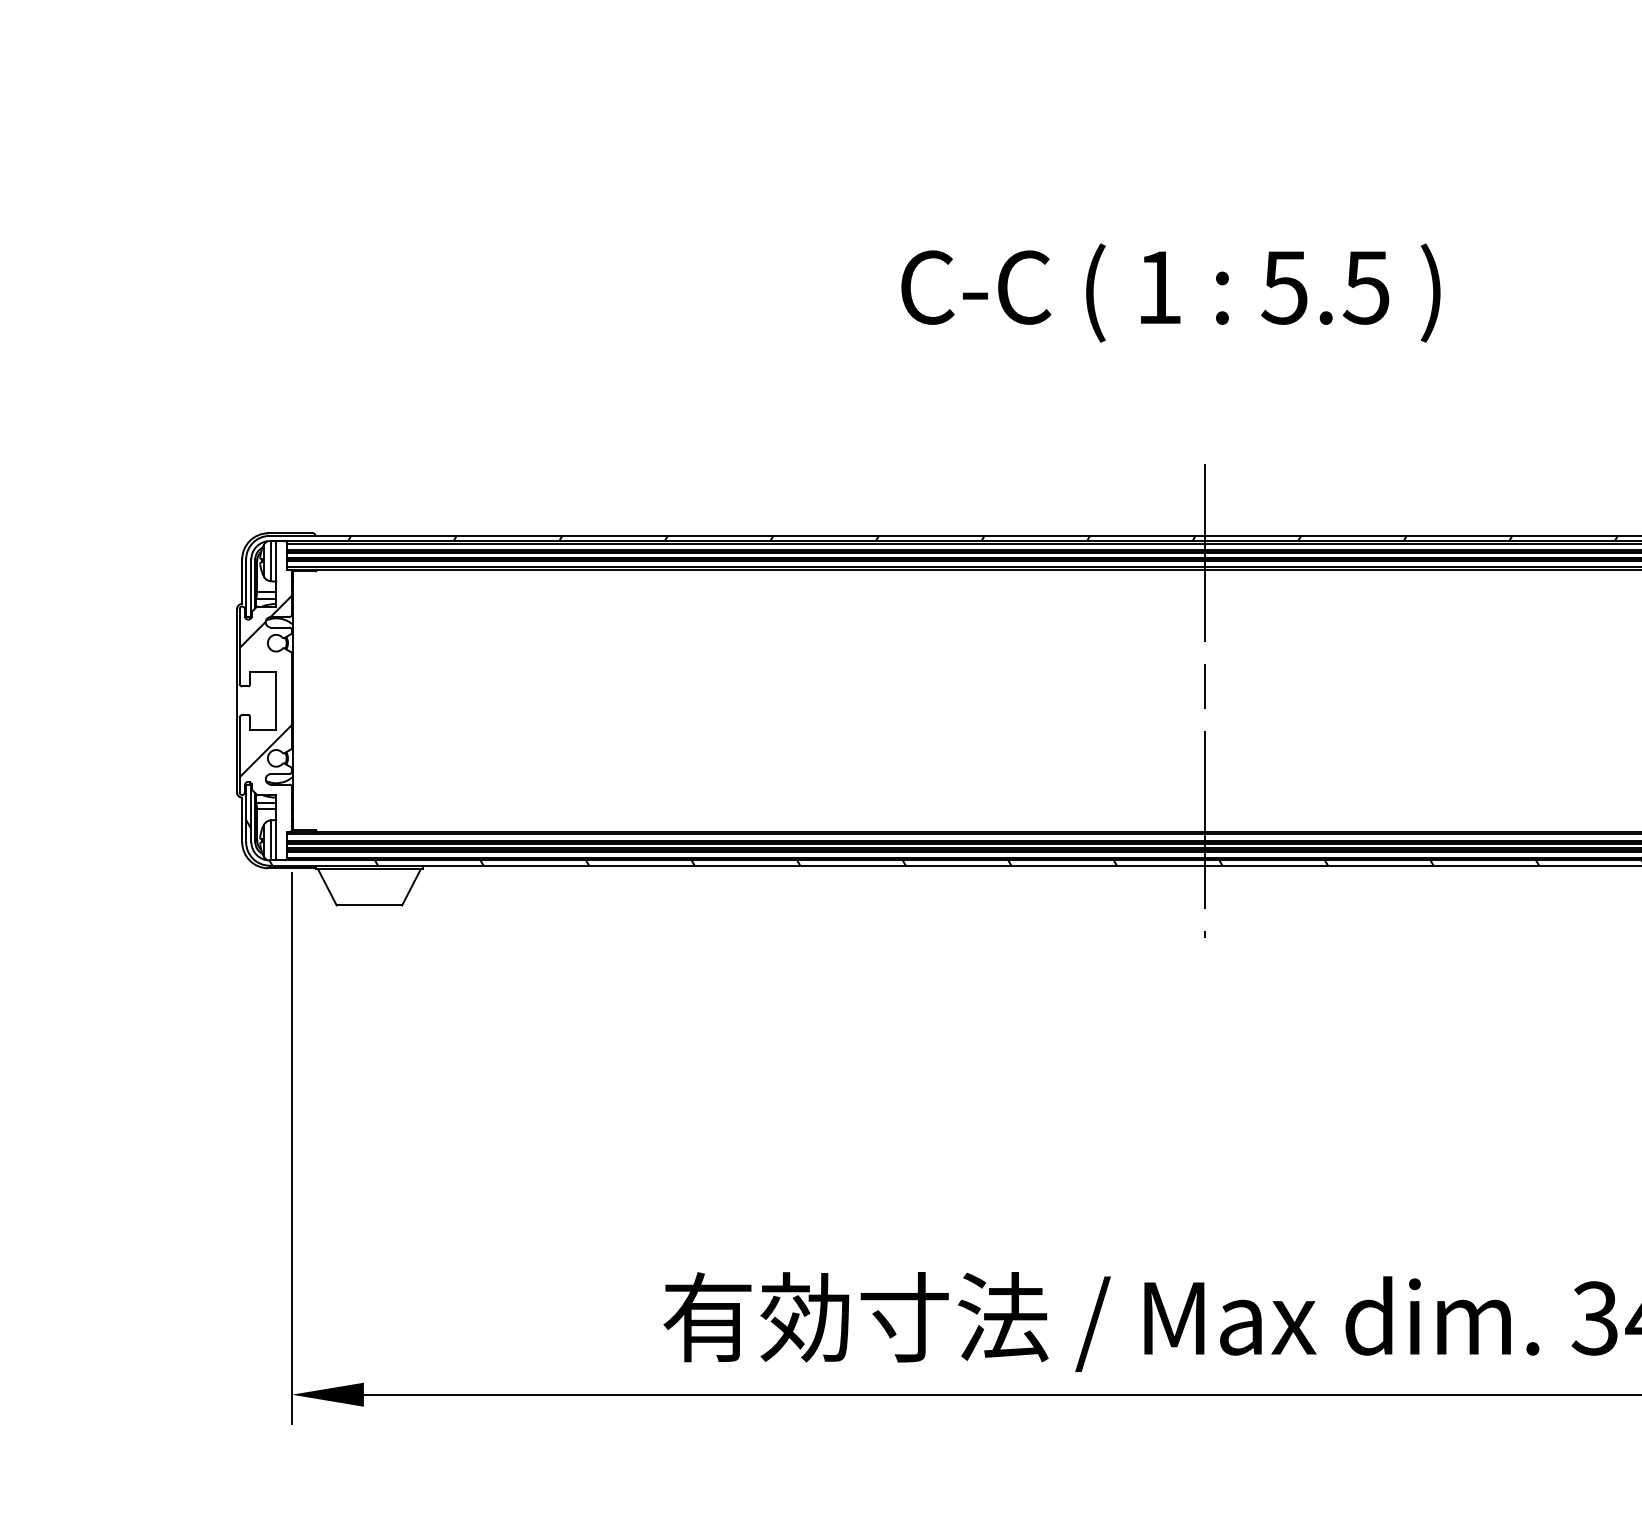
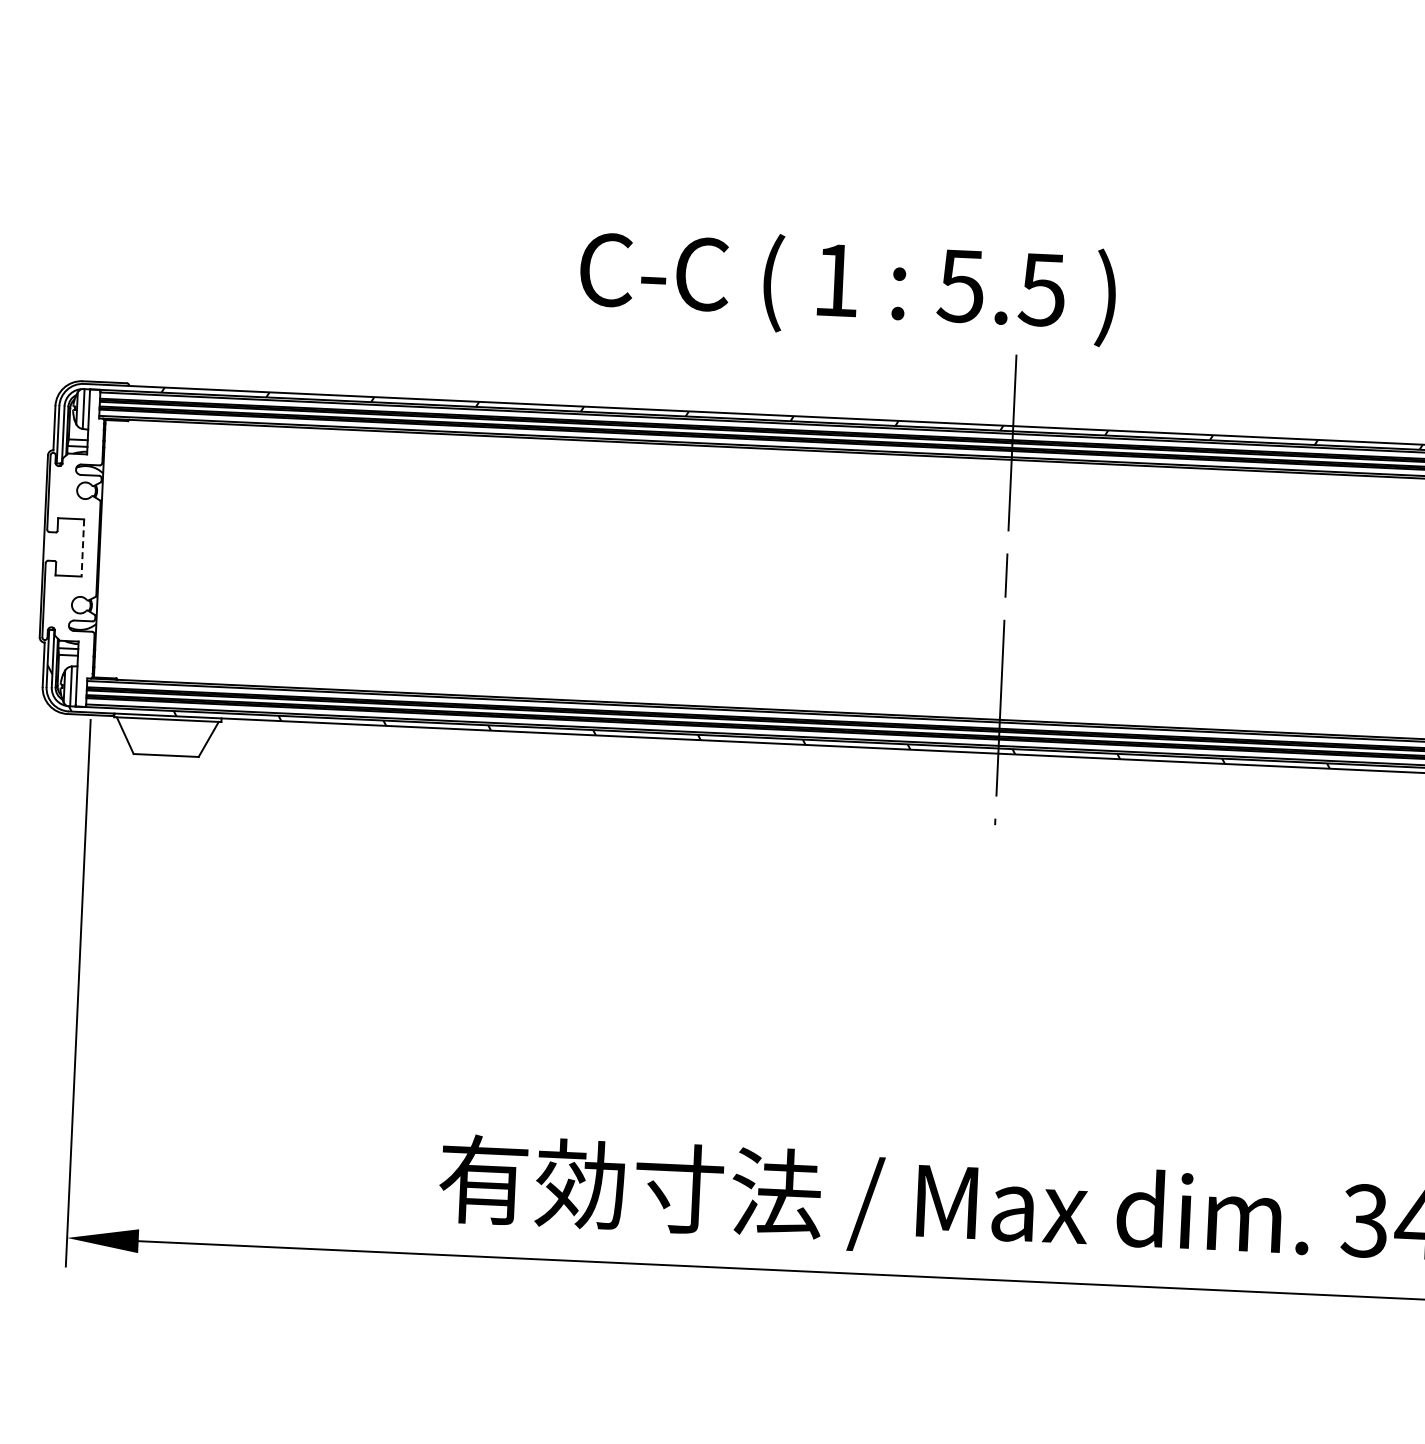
text: (1170, 292) -> (847, 285), moved
line: (276, 700) -> (83, 547), solid -> dashed
hatch: (265, 727) -> (70, 574), removed

